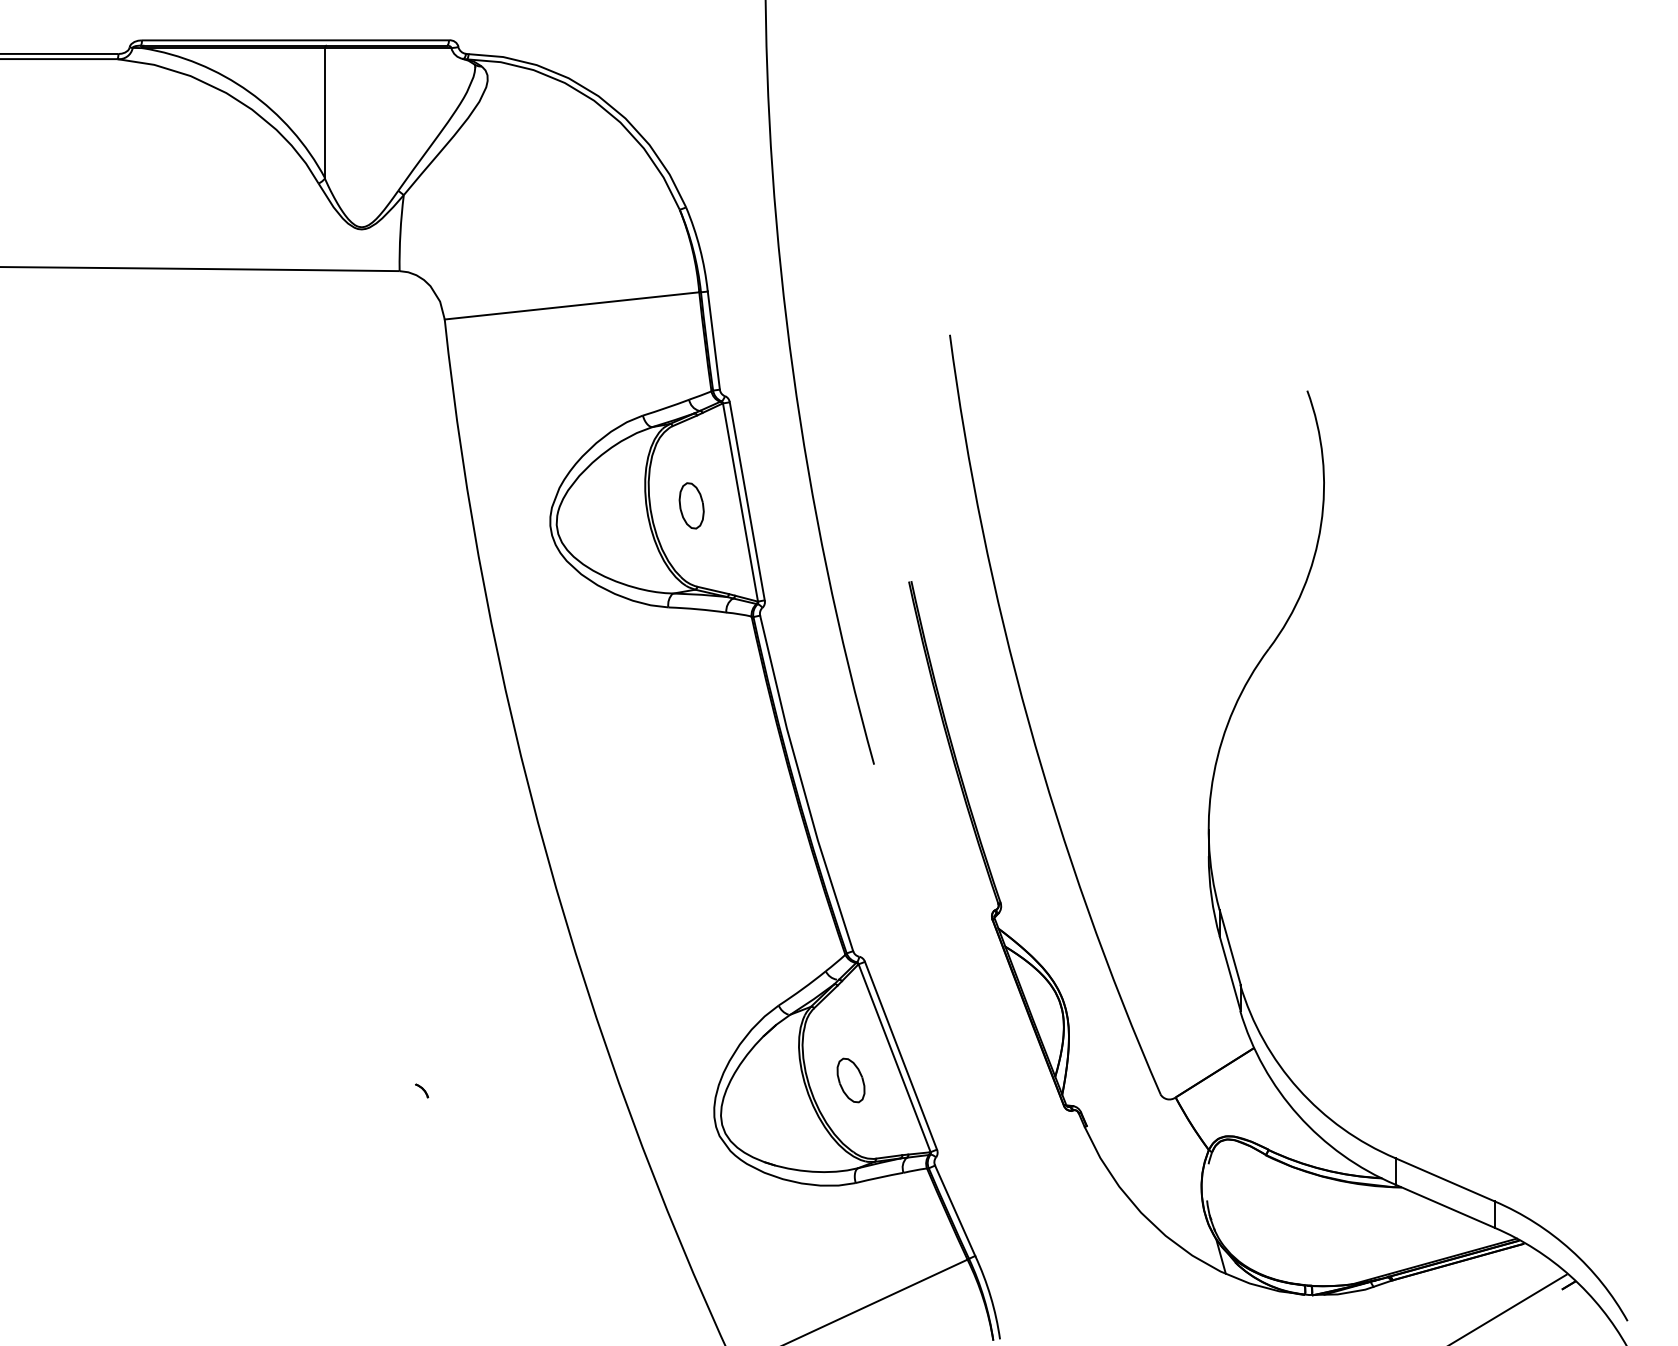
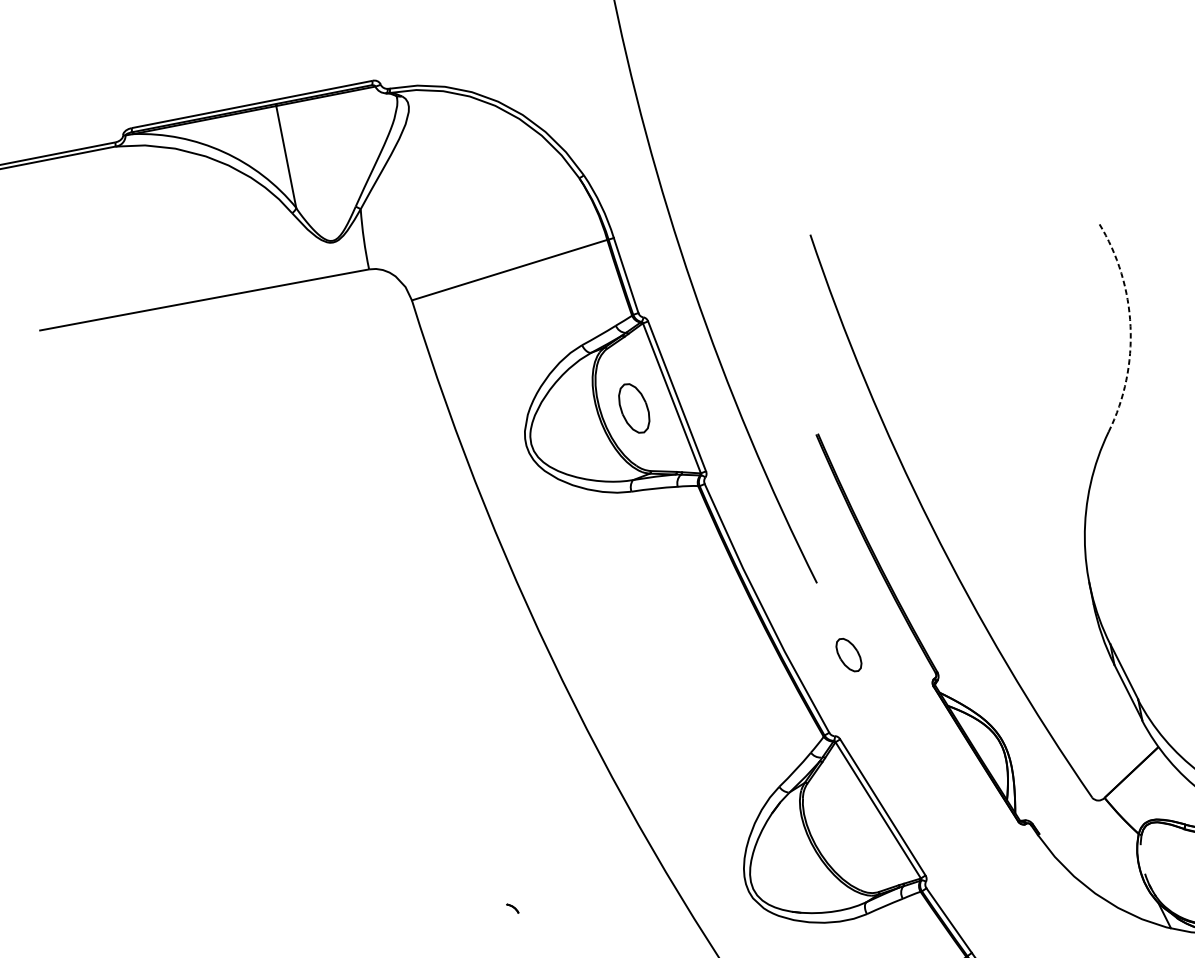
part: (691, 505) -> (633, 408), size x1.4
arc: (1321, 524) -> (1130, 326), solid -> dashed
part: (850, 1080) -> (848, 655), moved

